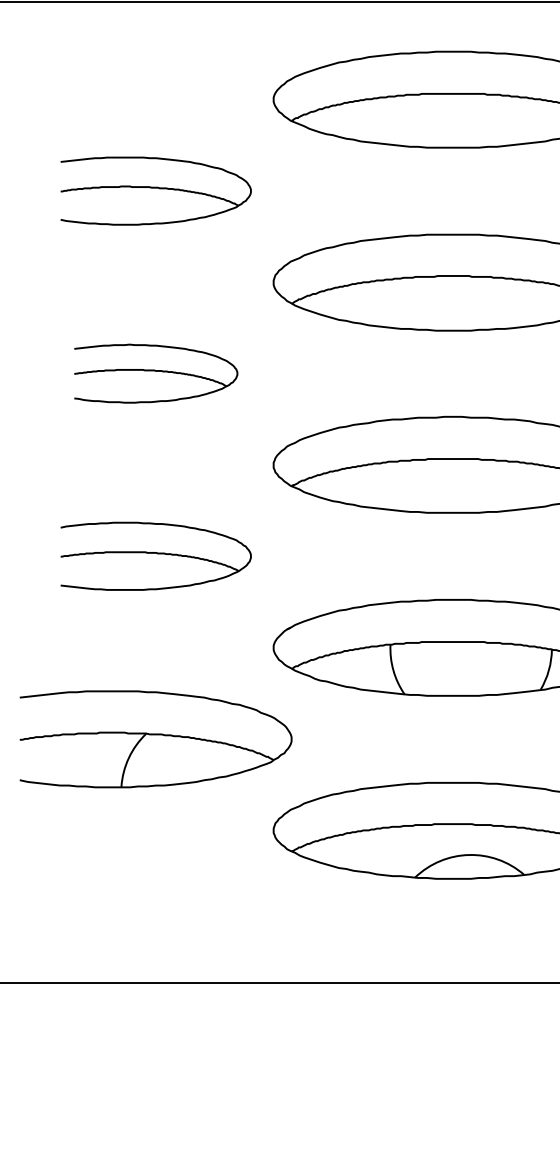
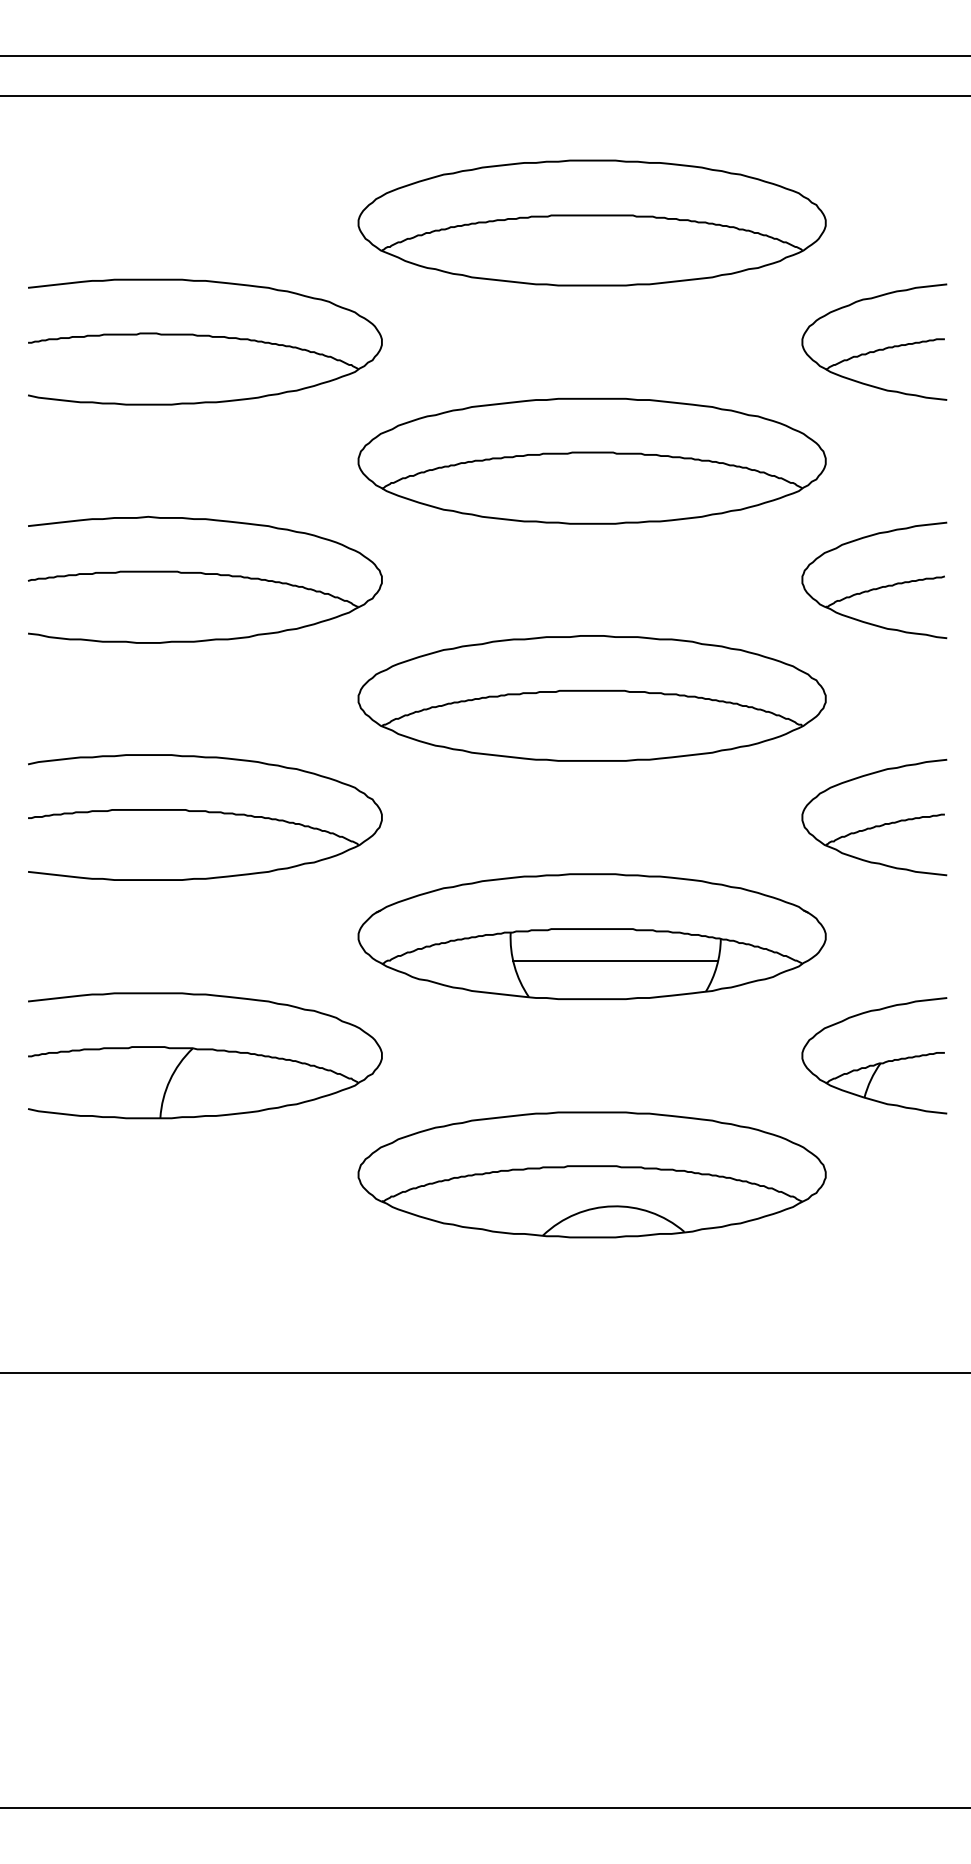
part: (156, 190) -> (205, 341), size x1.43
part: (156, 373) -> (205, 579), size x1.67
part: (156, 556) -> (205, 817), size x1.43
line: (471, 666) -> (615, 961), added

